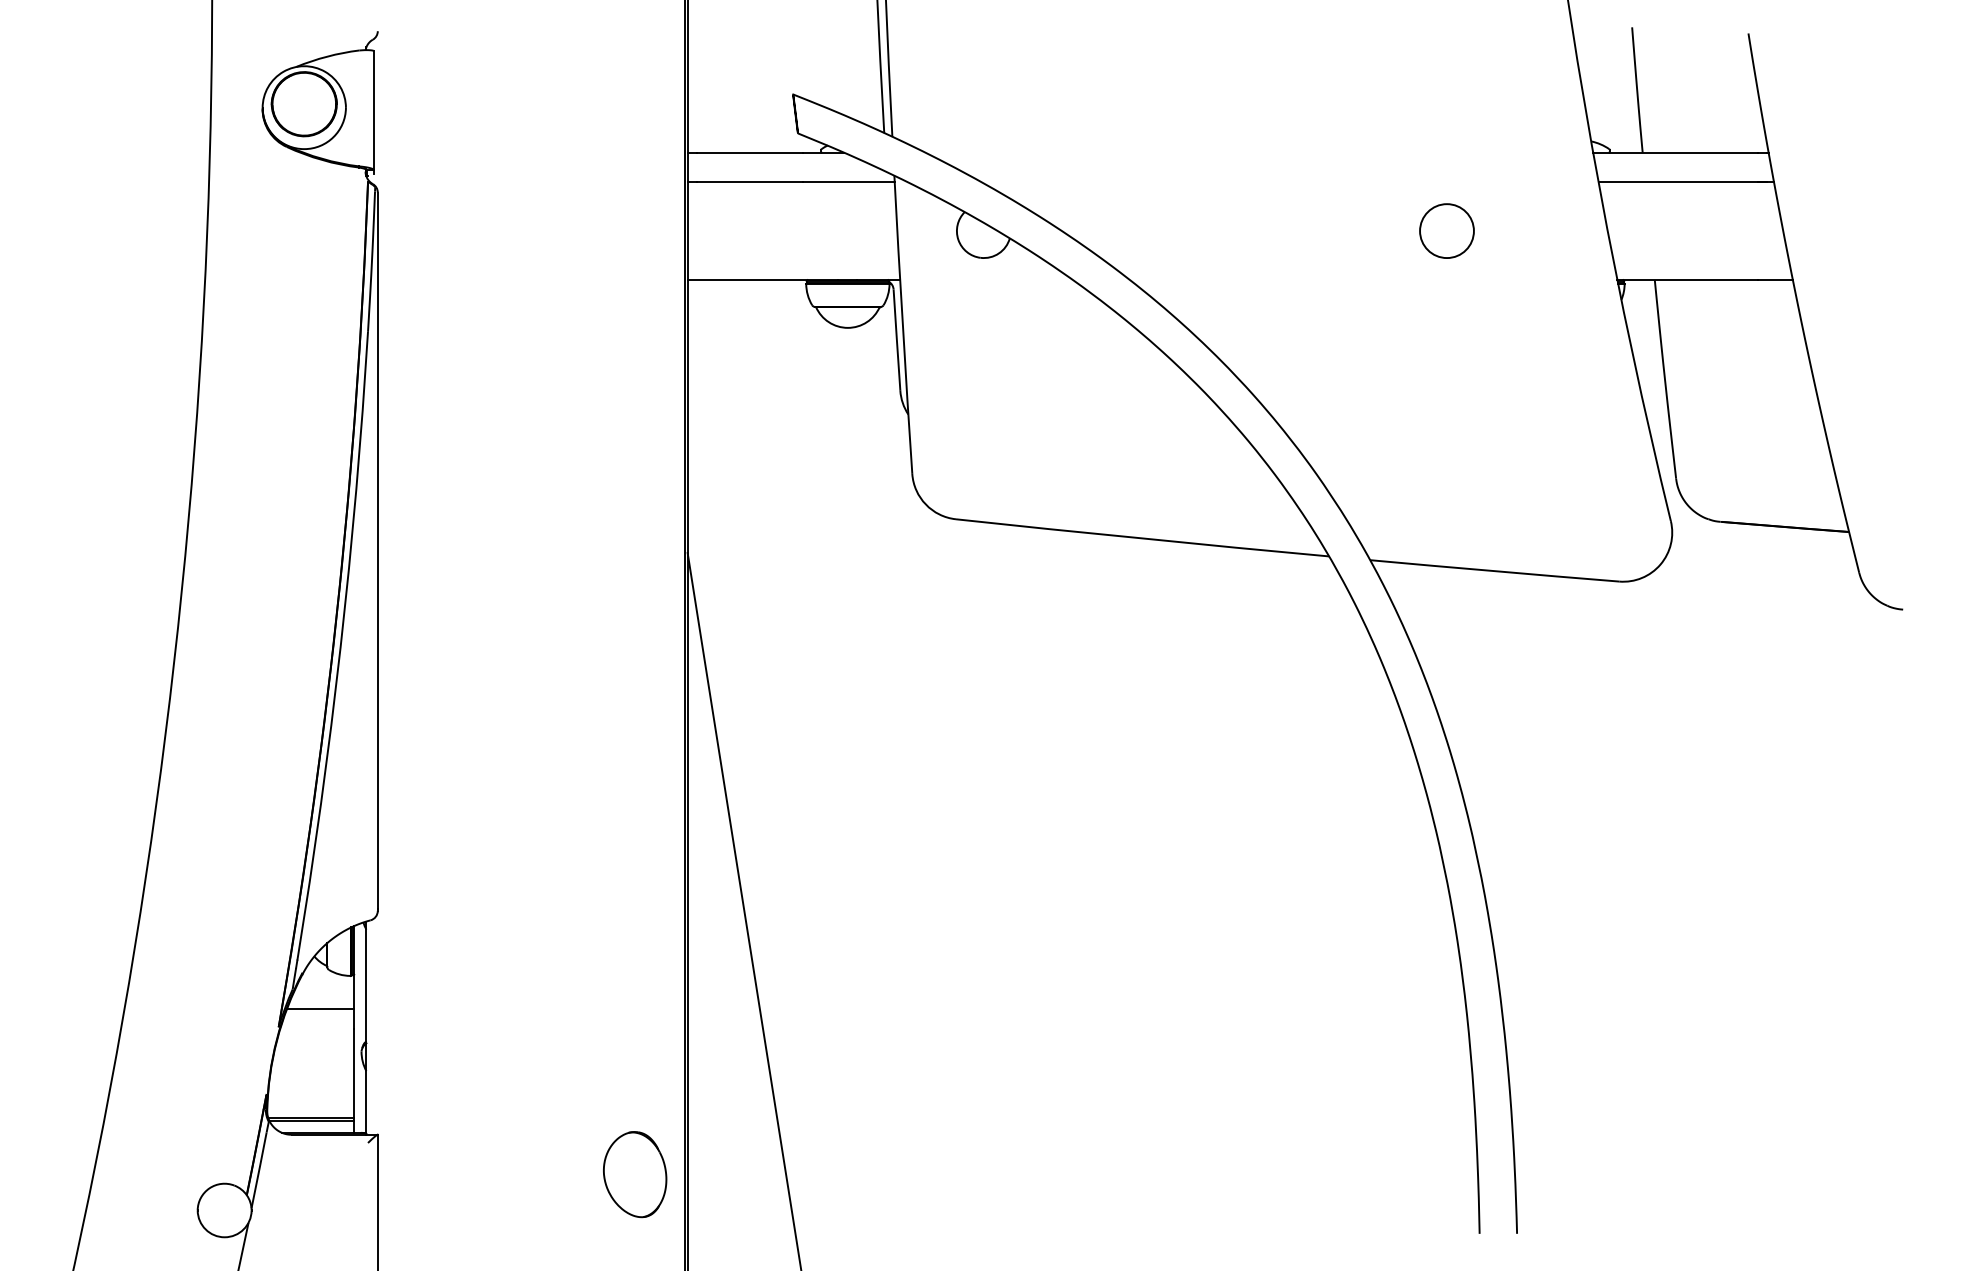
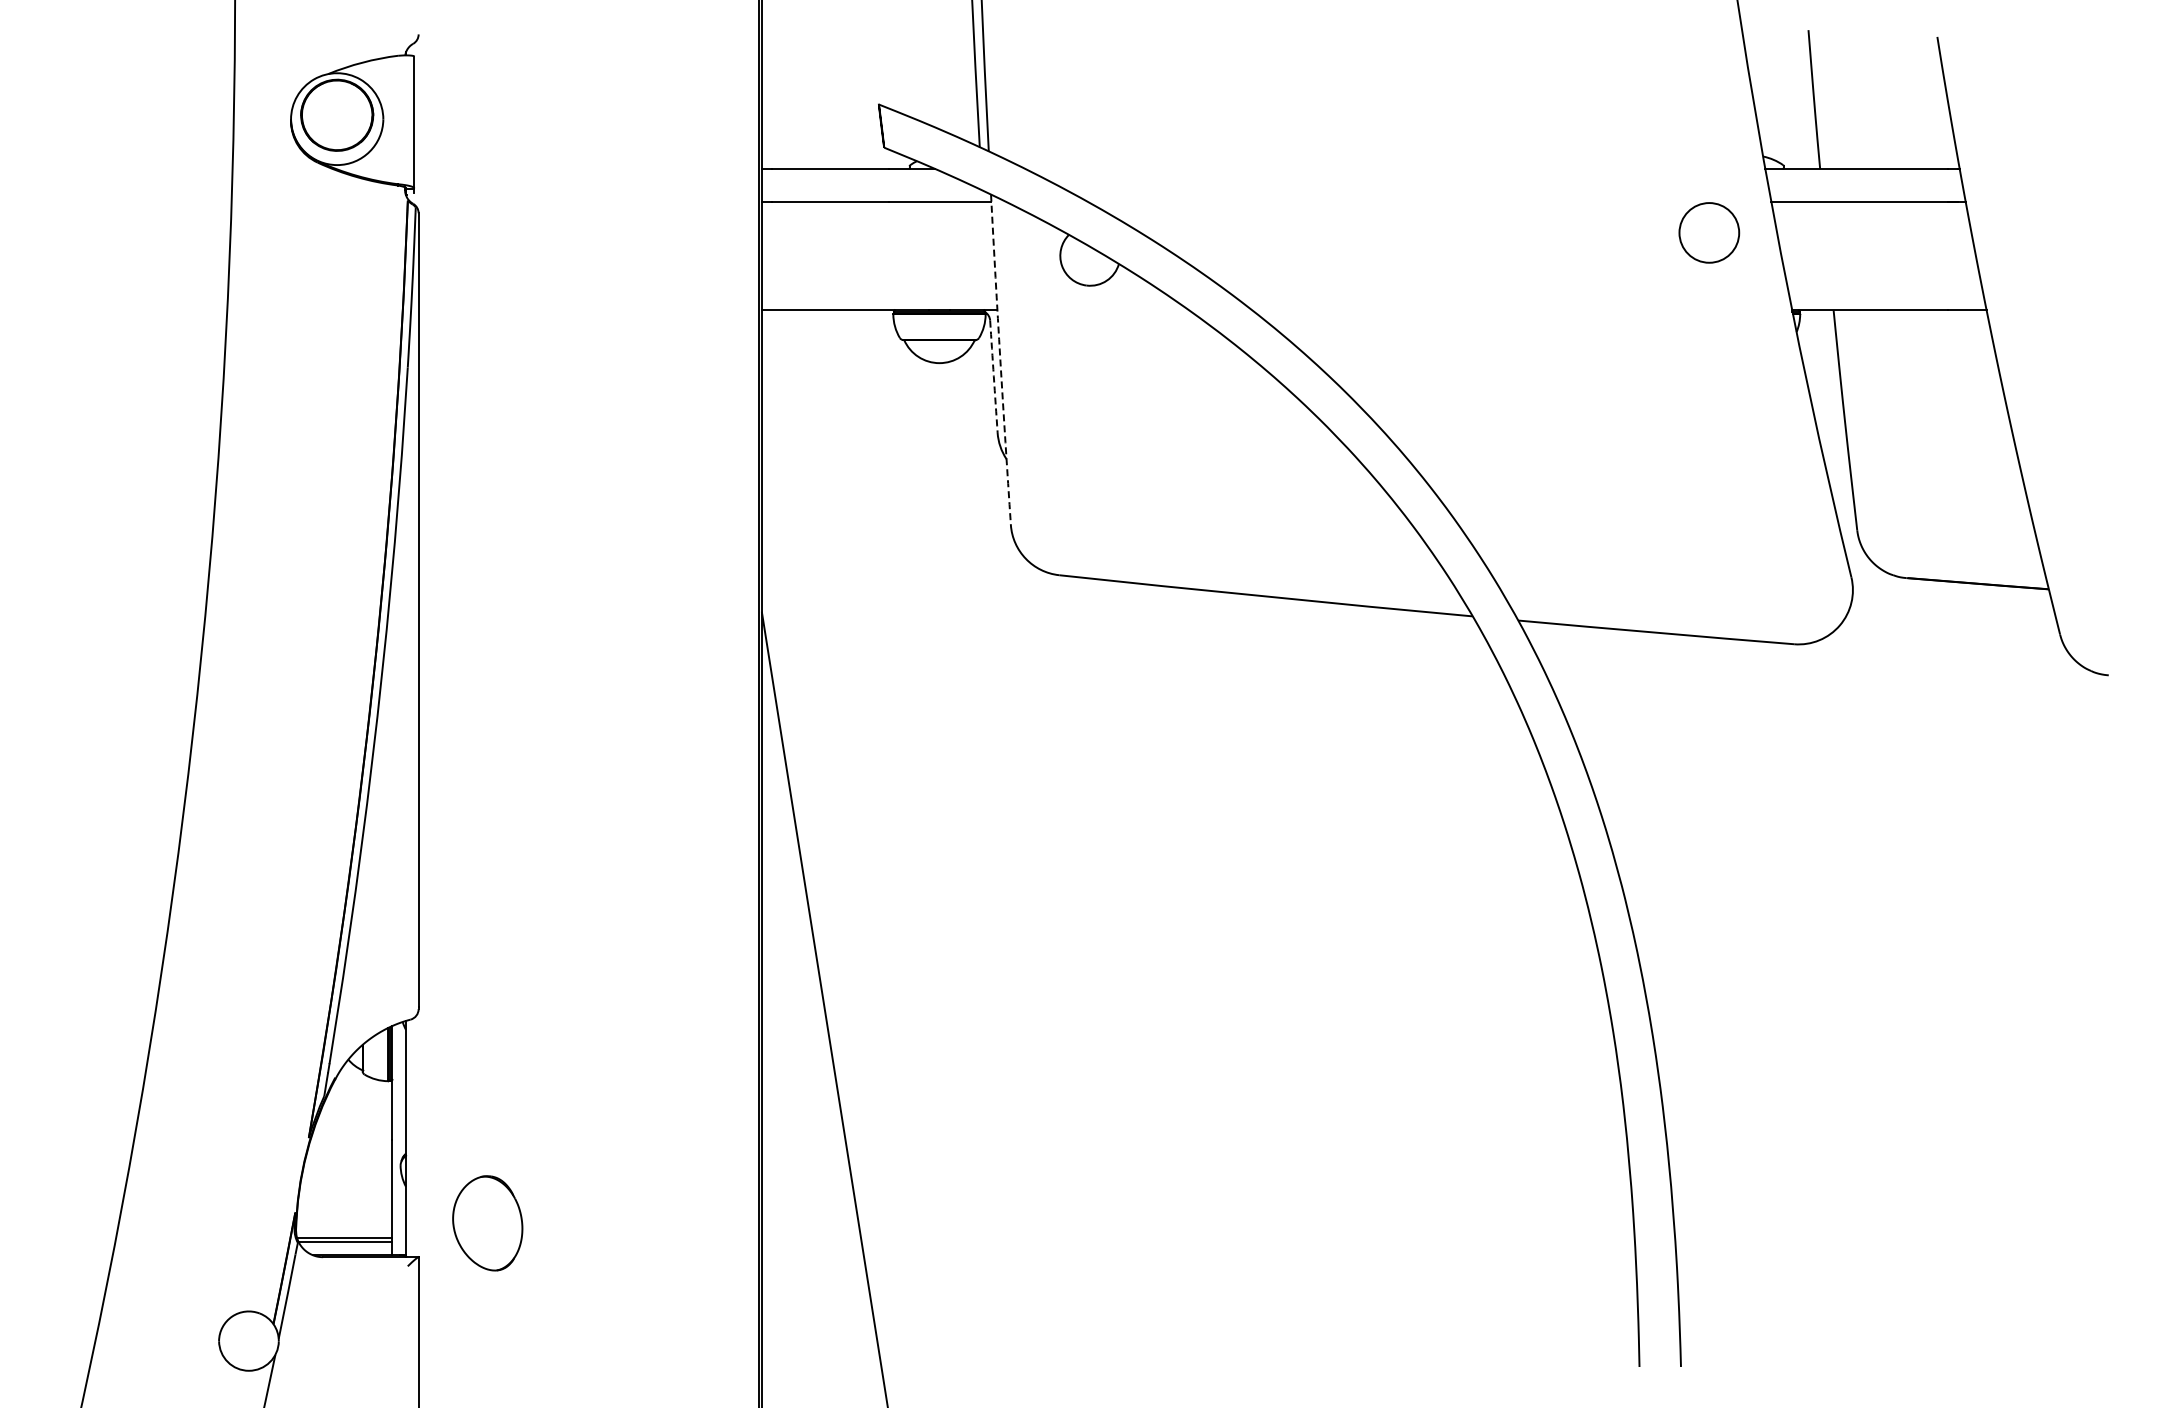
circle: (1447, 230) -> (1709, 232), moved
arc: (902, 324) -> (1000, 359), solid -> dashed
arc: (896, 339) -> (993, 376), solid -> dashed
line: (320, 1008) -> (355, 1117), removed
part: (634, 1174) -> (487, 1223), moved

